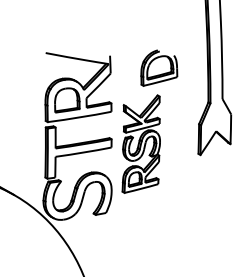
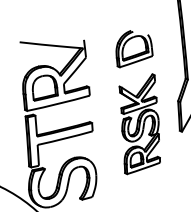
part: (140, 143) -> (139, 123), moved

